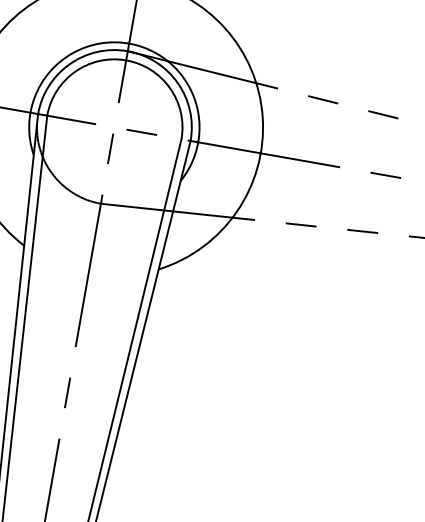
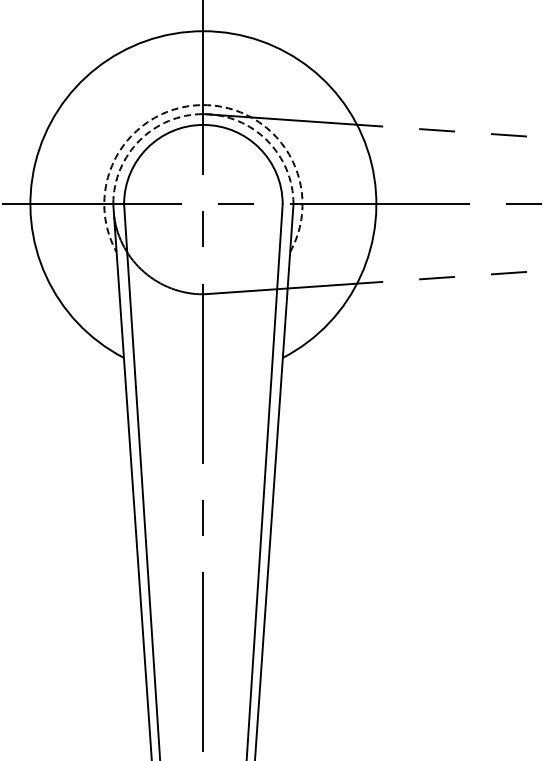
arc: (129, 43) -> (203, 105), solid -> dashed
arc: (127, 51) -> (203, 114), solid -> dashed

